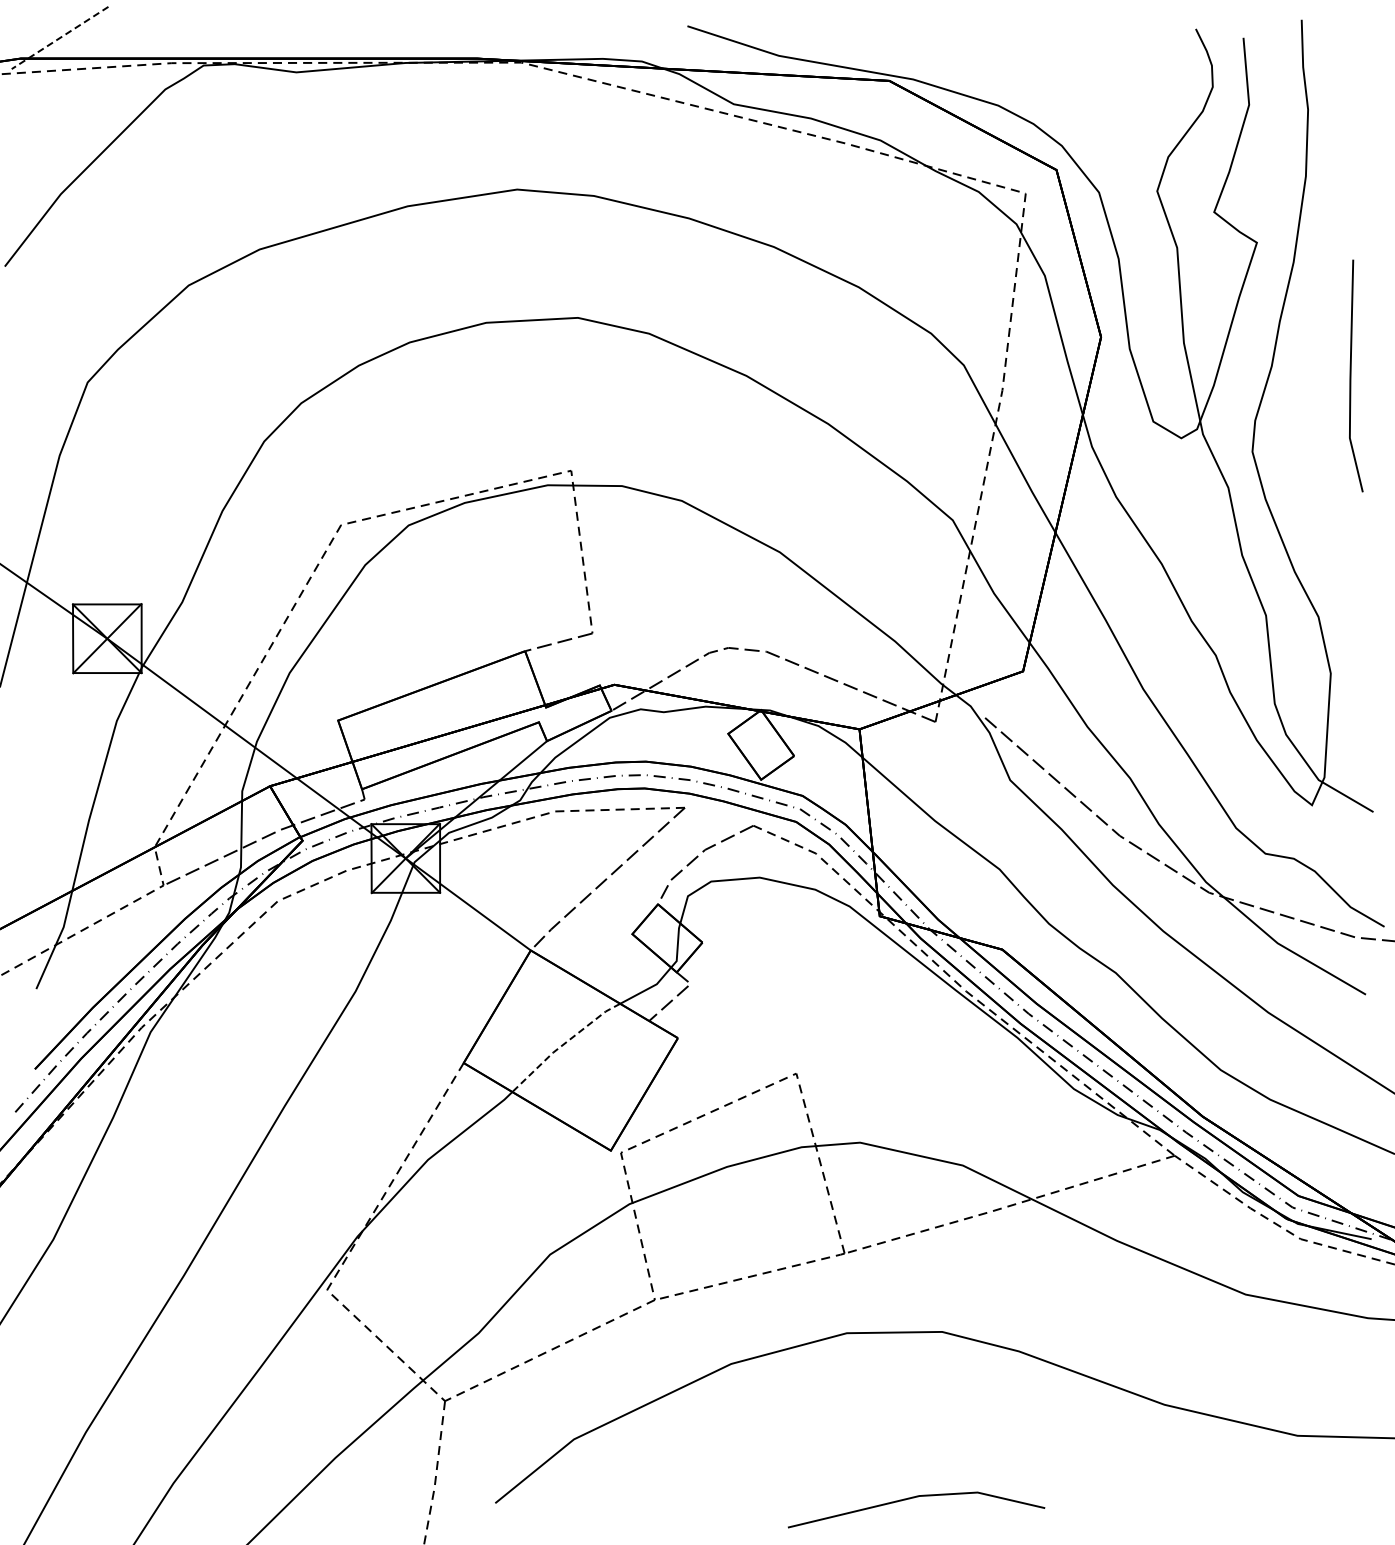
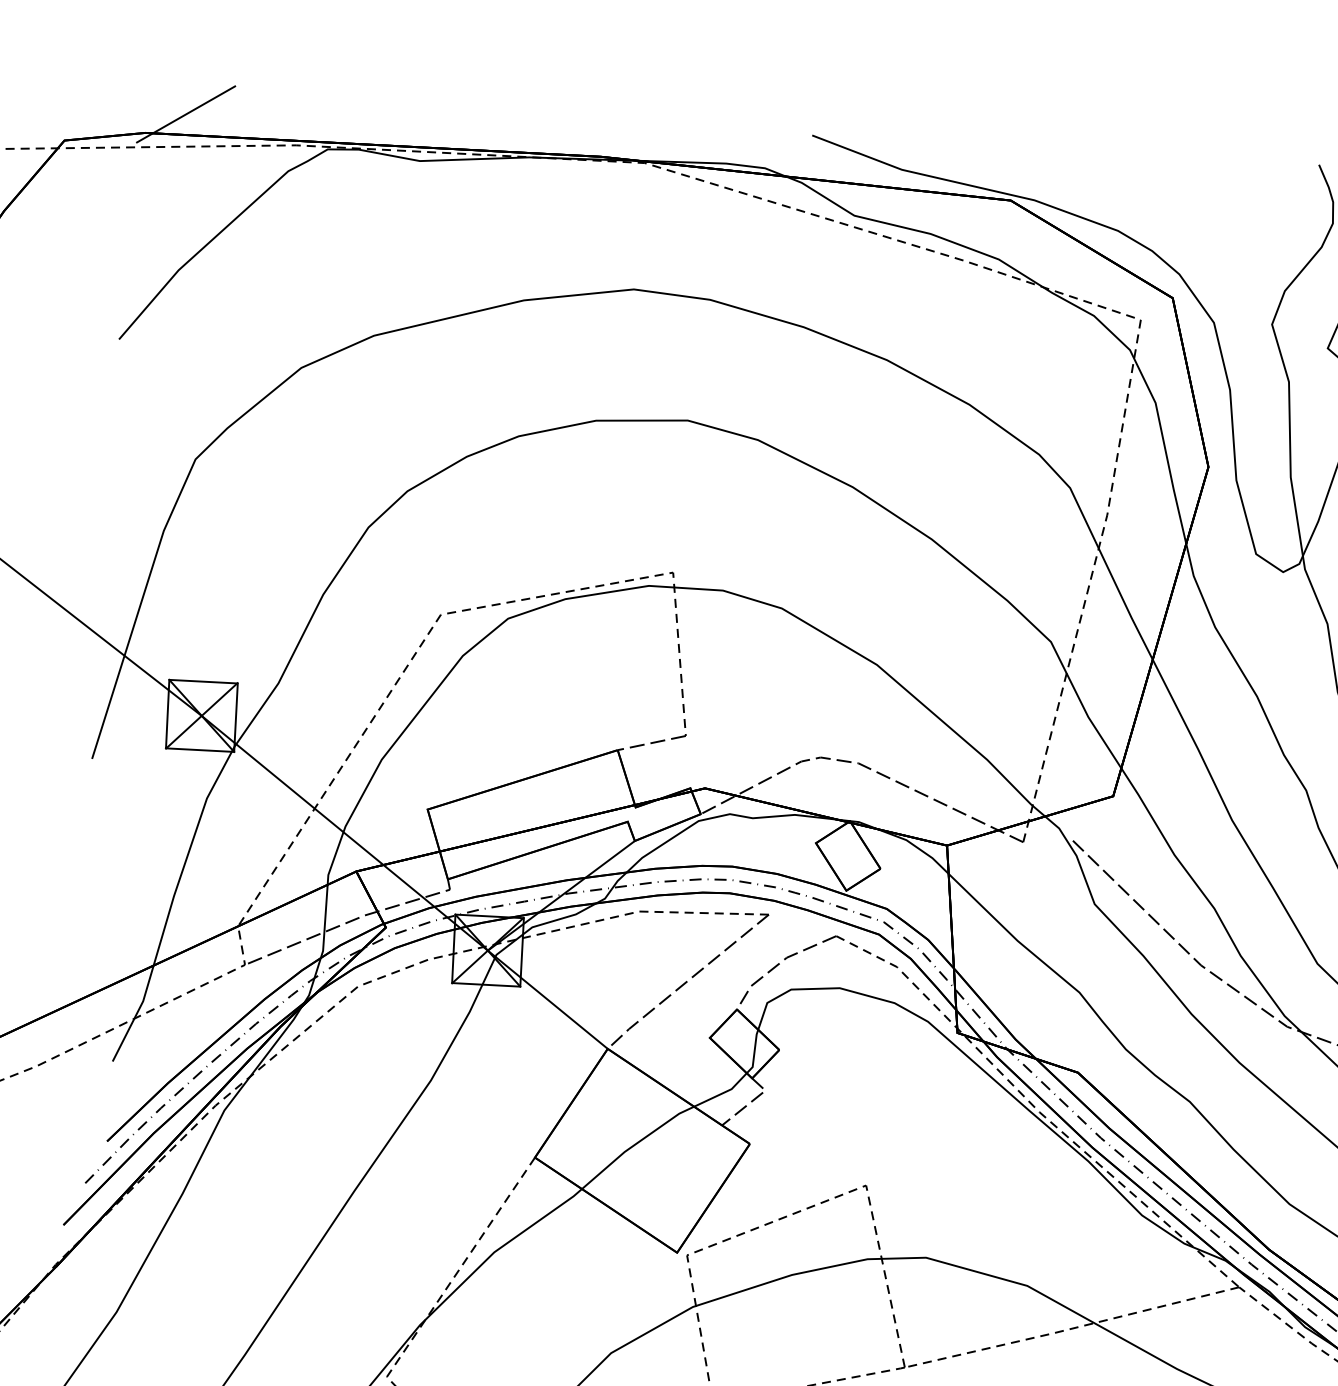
line: (60, 38) -> (186, 114), dashed -> solid
line: (563, 1044) -> (635, 1144), dashed -> solid

